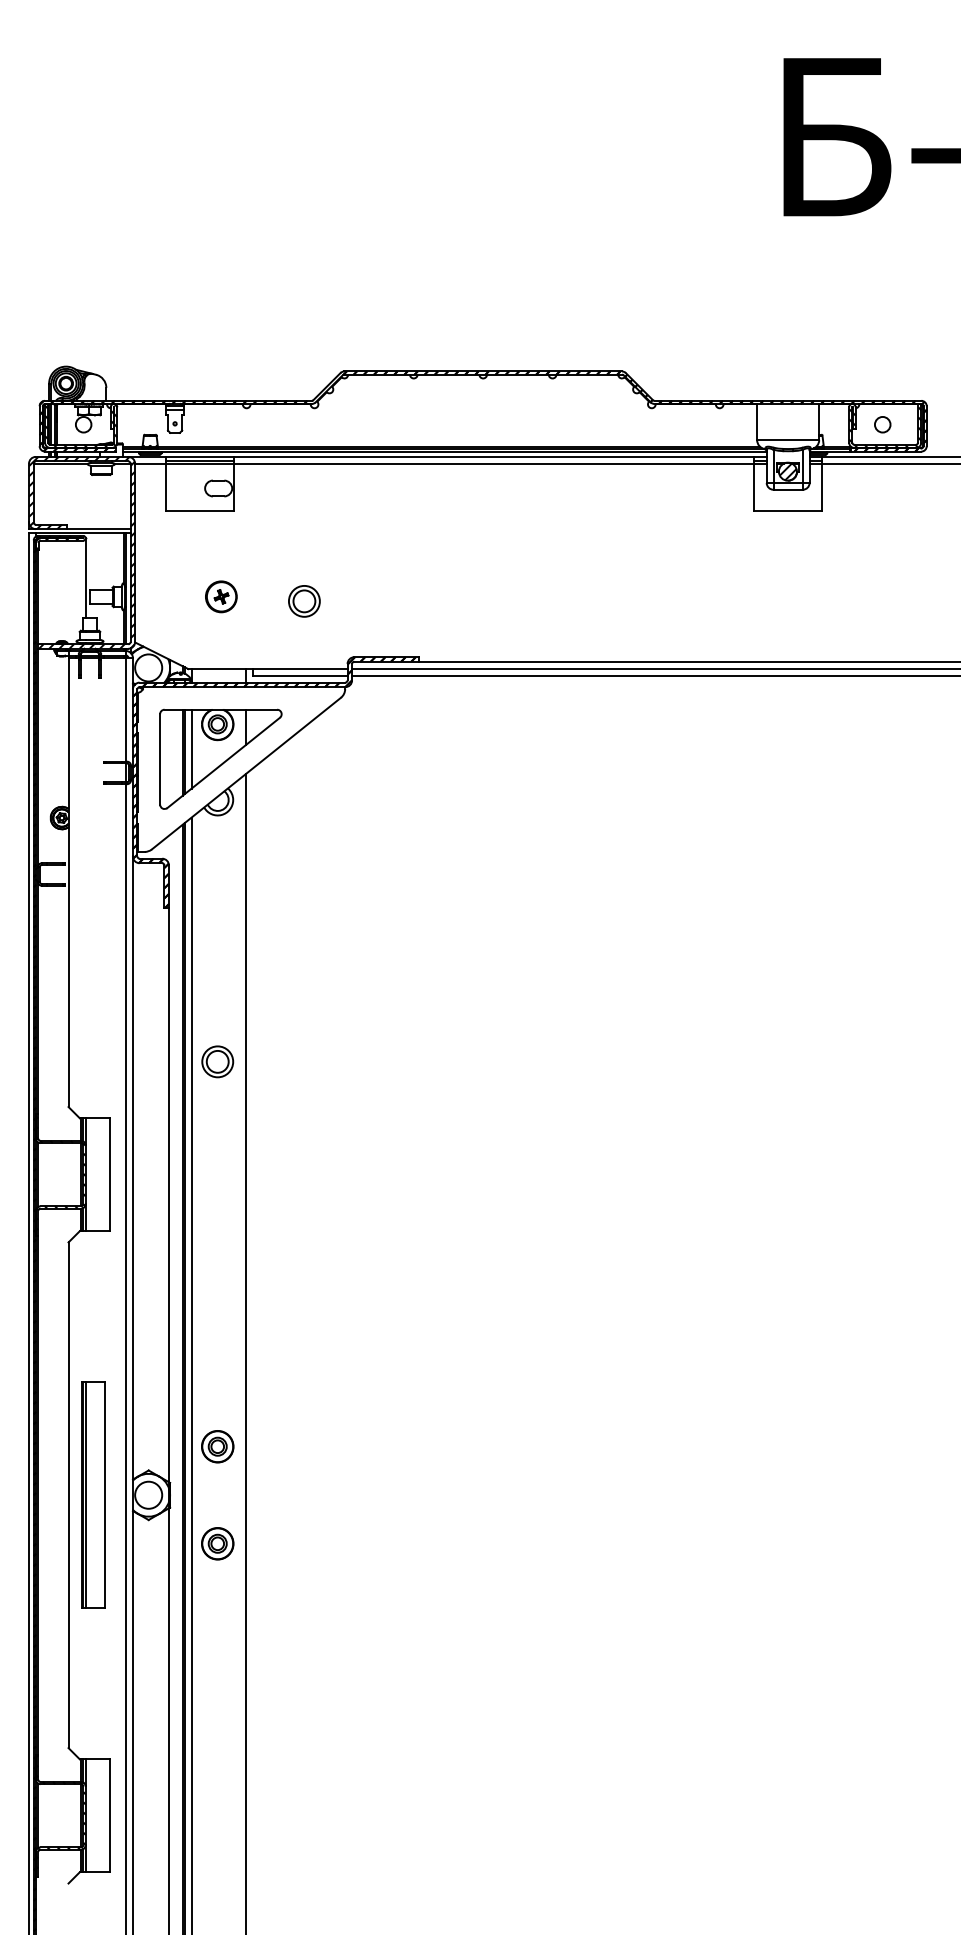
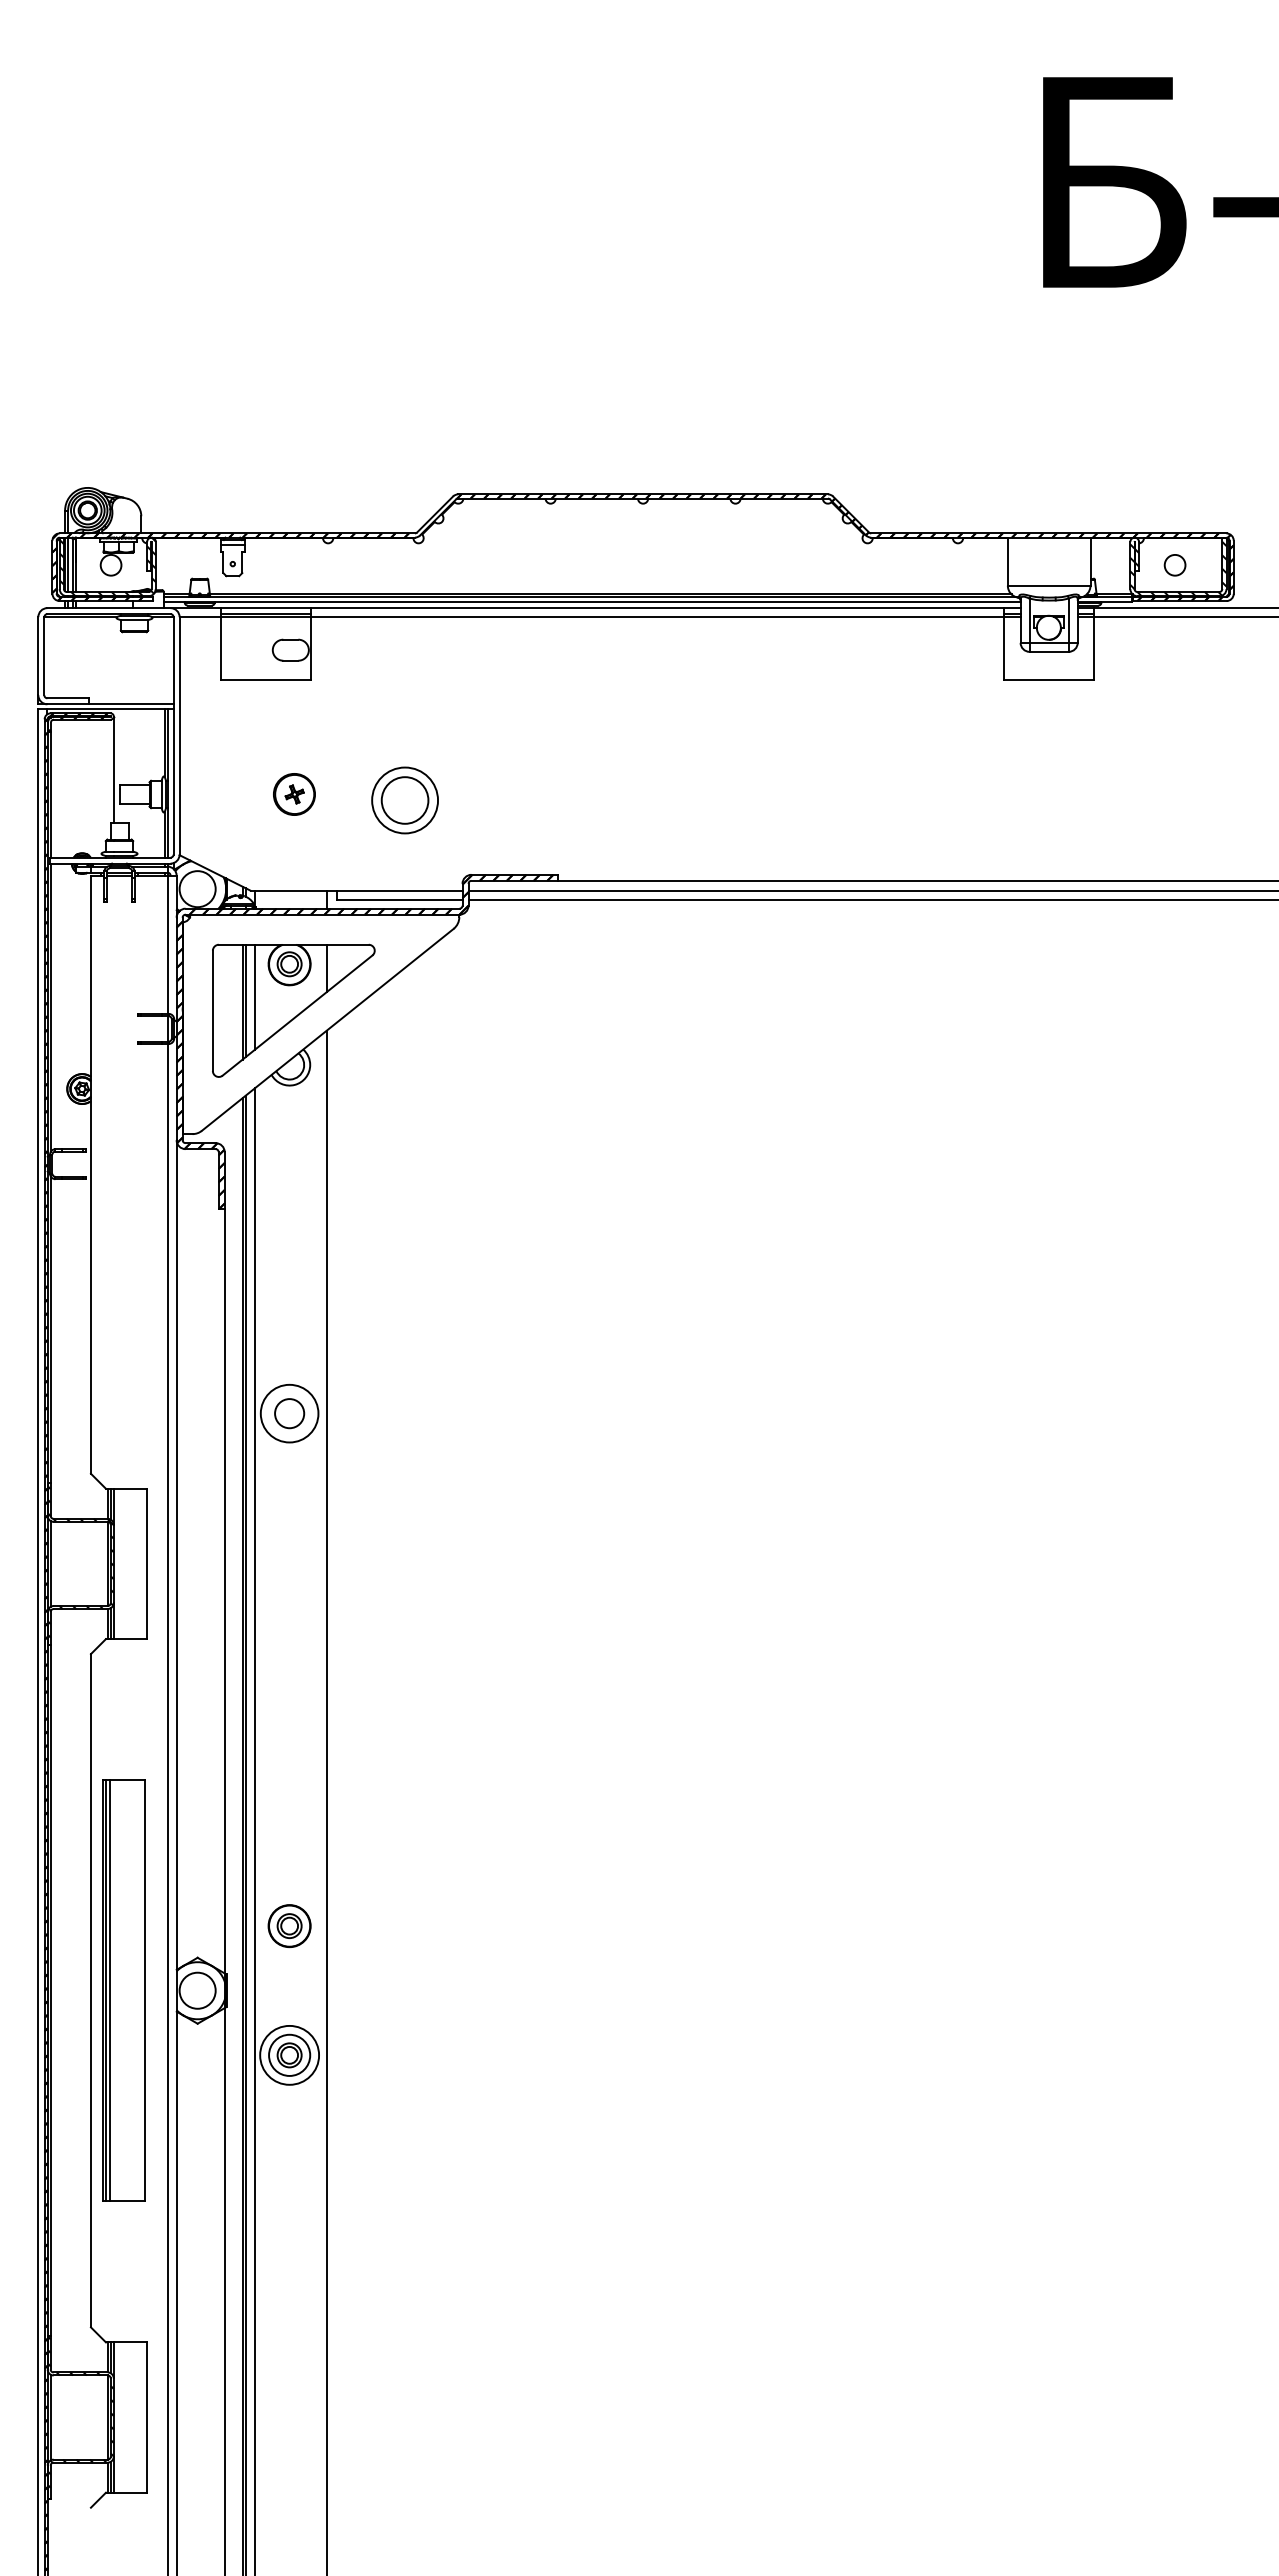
hatch: (788, 472) -> (1049, 628), removed
hatch: (81, 552) -> (108, 735), removed
part: (304, 601) -> (404, 800), size x1.6
circle: (217, 1061) -> (289, 1413), size x1.4
part: (92, 1495) -> (123, 1990), size x1.4
circle: (217, 1543) -> (289, 2055), size x1.4

